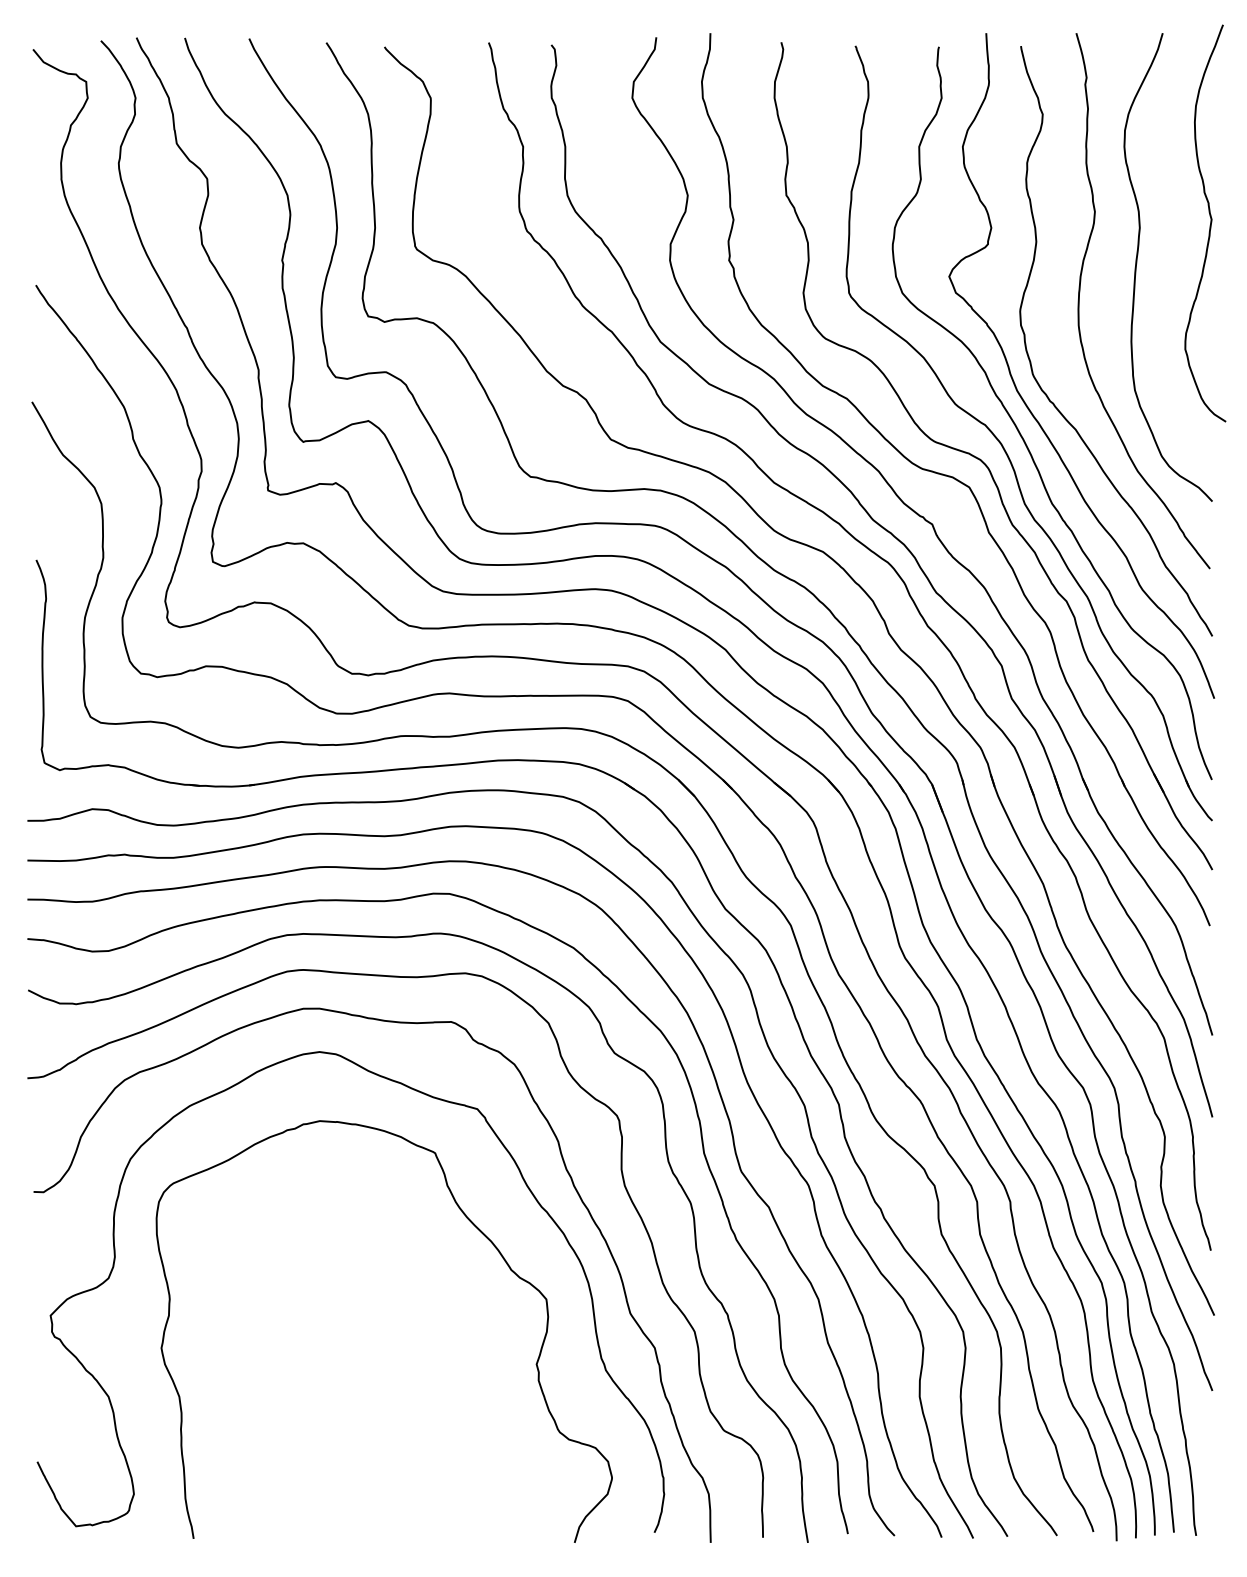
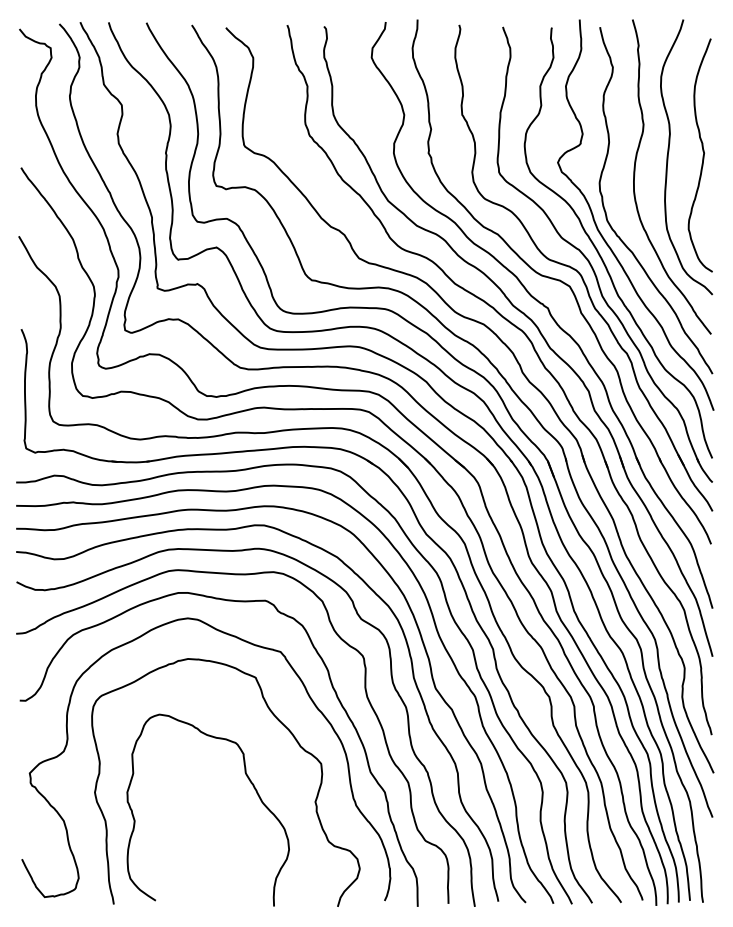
curve: (1208, 223) -> (702, 155), moved
curve: (426, 1332) -> (250, 783), added

